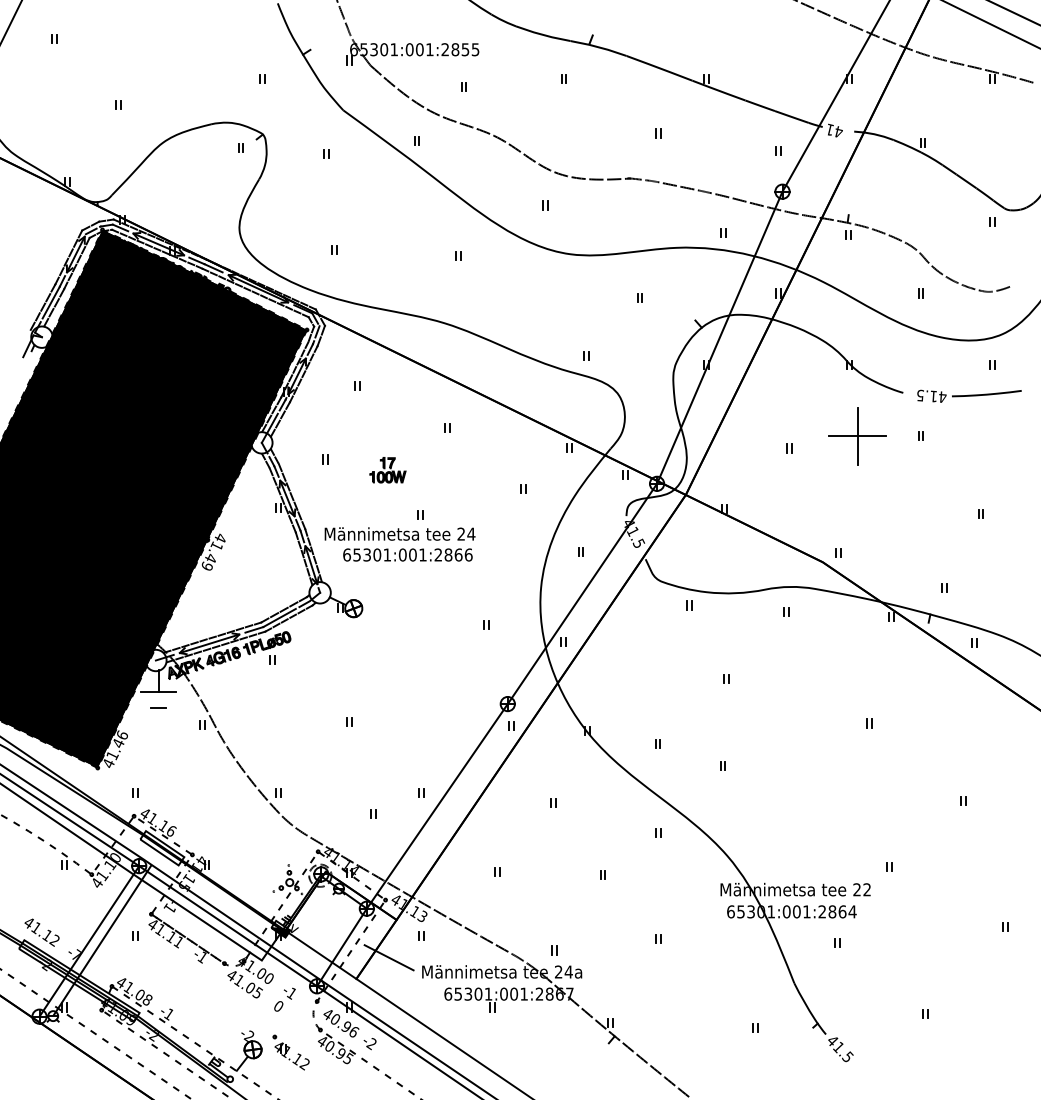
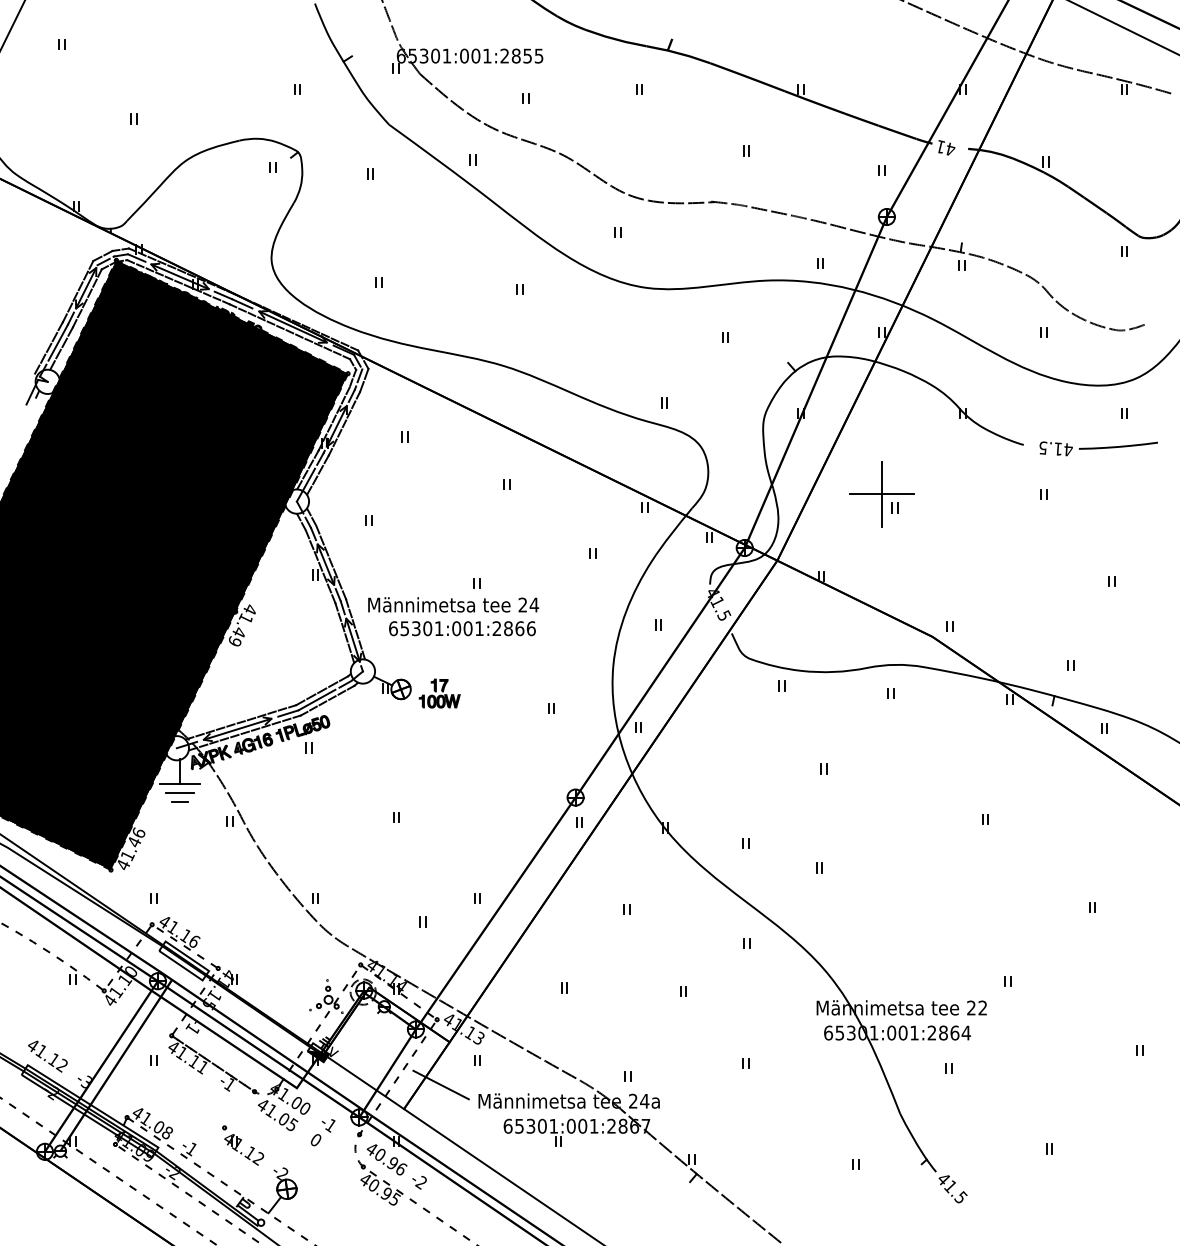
part: (857, 436) -> (881, 494), moved
part: (387, 470) -> (439, 693), moved
line: (158, 699) -> (179, 792), added
text: (75, 954) -> (85, 1081), -7 -> -3
part: (291, 1052) -> (243, 1145), moved

